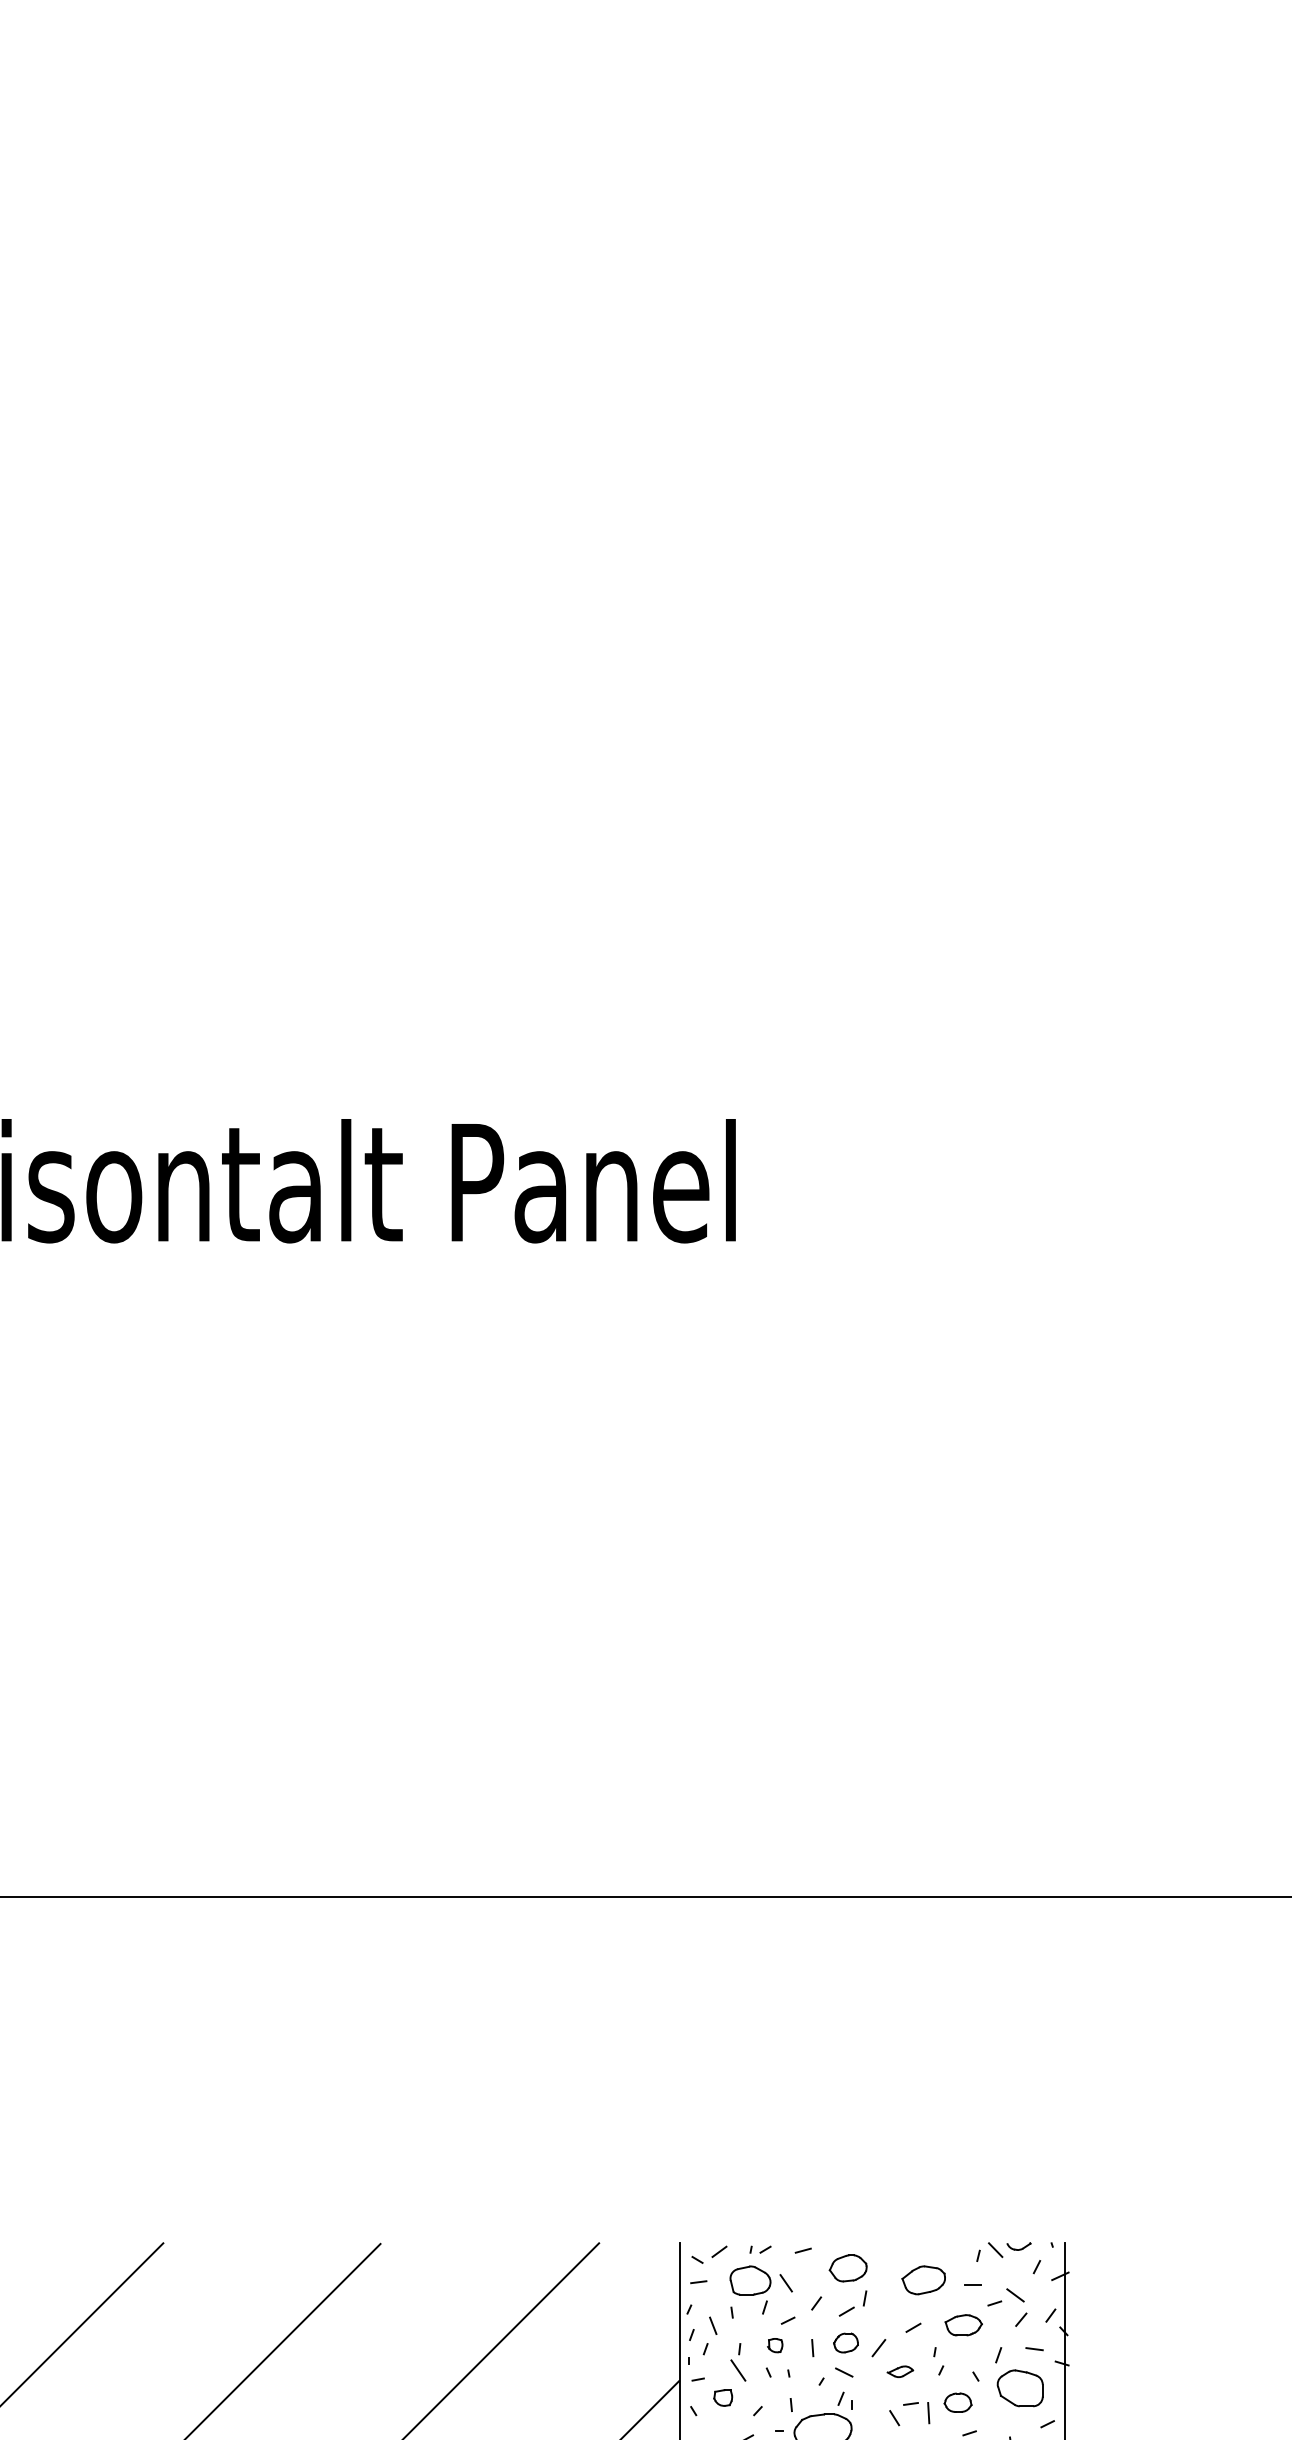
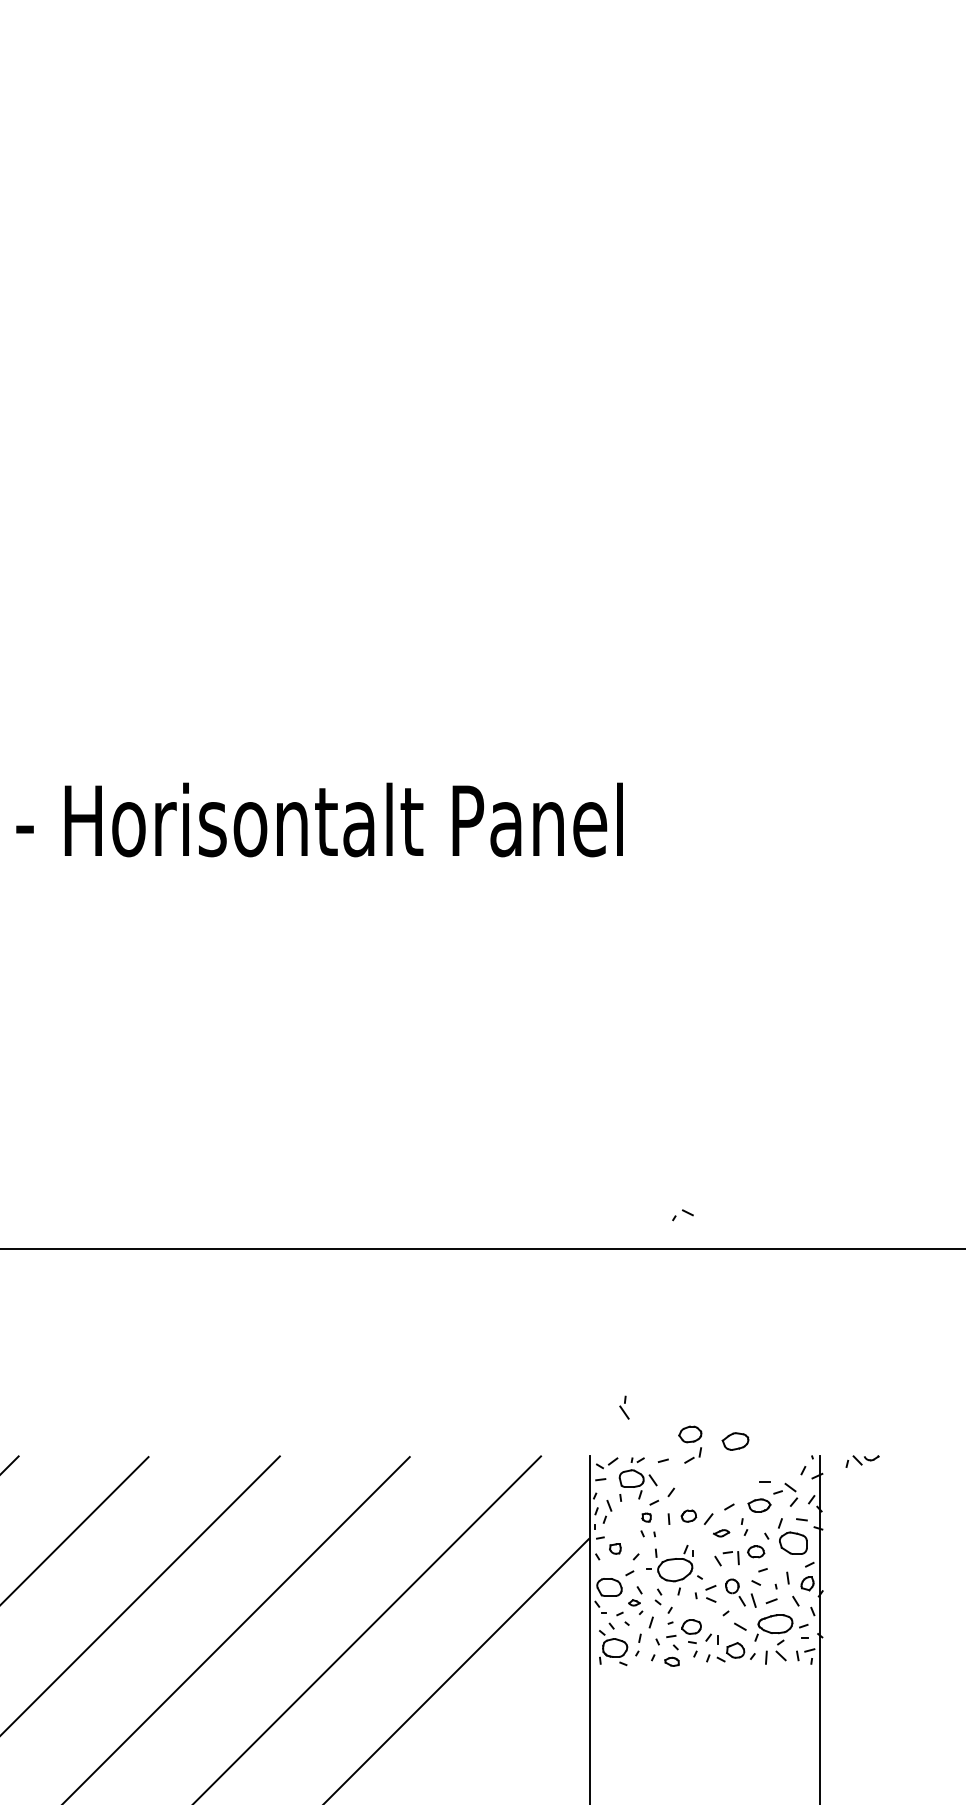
part: (1003, 2251) -> (862, 1461), moved
part: (923, 2280) -> (735, 1441), moved
part: (848, 2285) -> (690, 1444), moved
part: (738, 2362) -> (624, 1407), moved
part: (835, 2377) -> (682, 1215), moved

